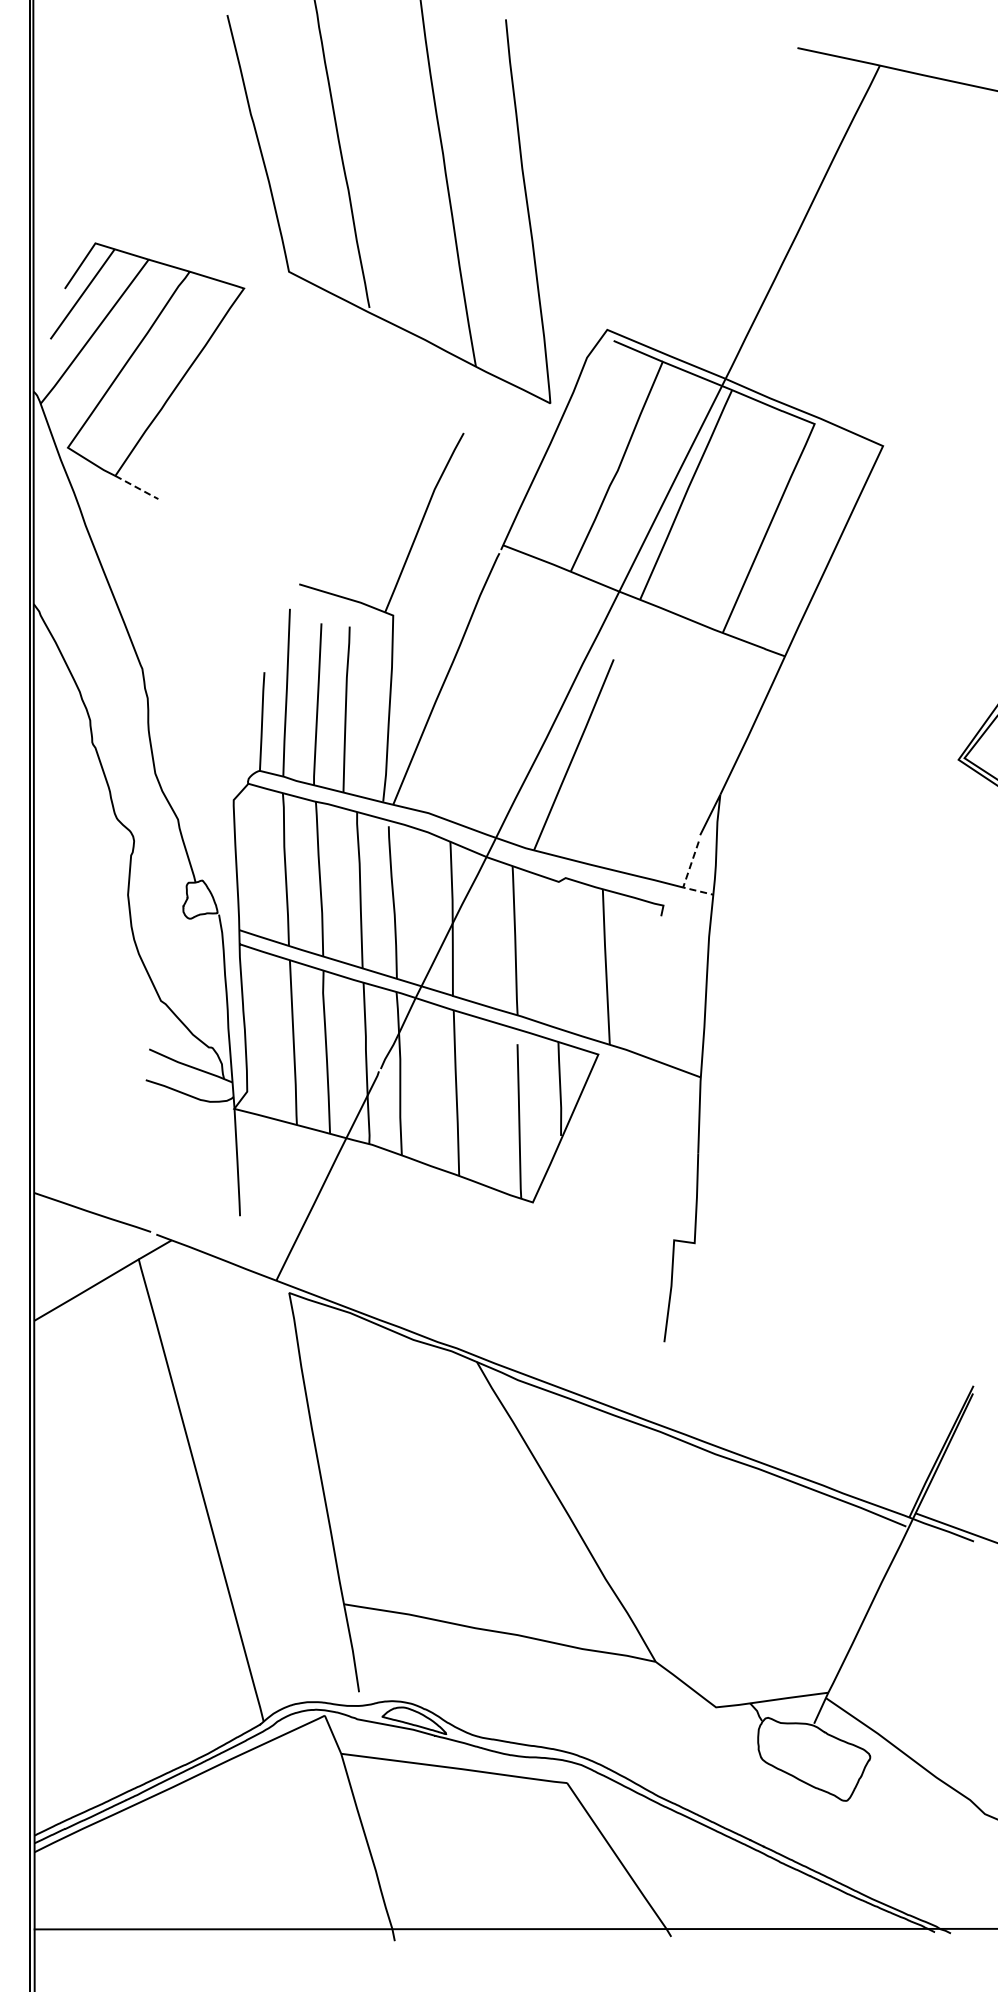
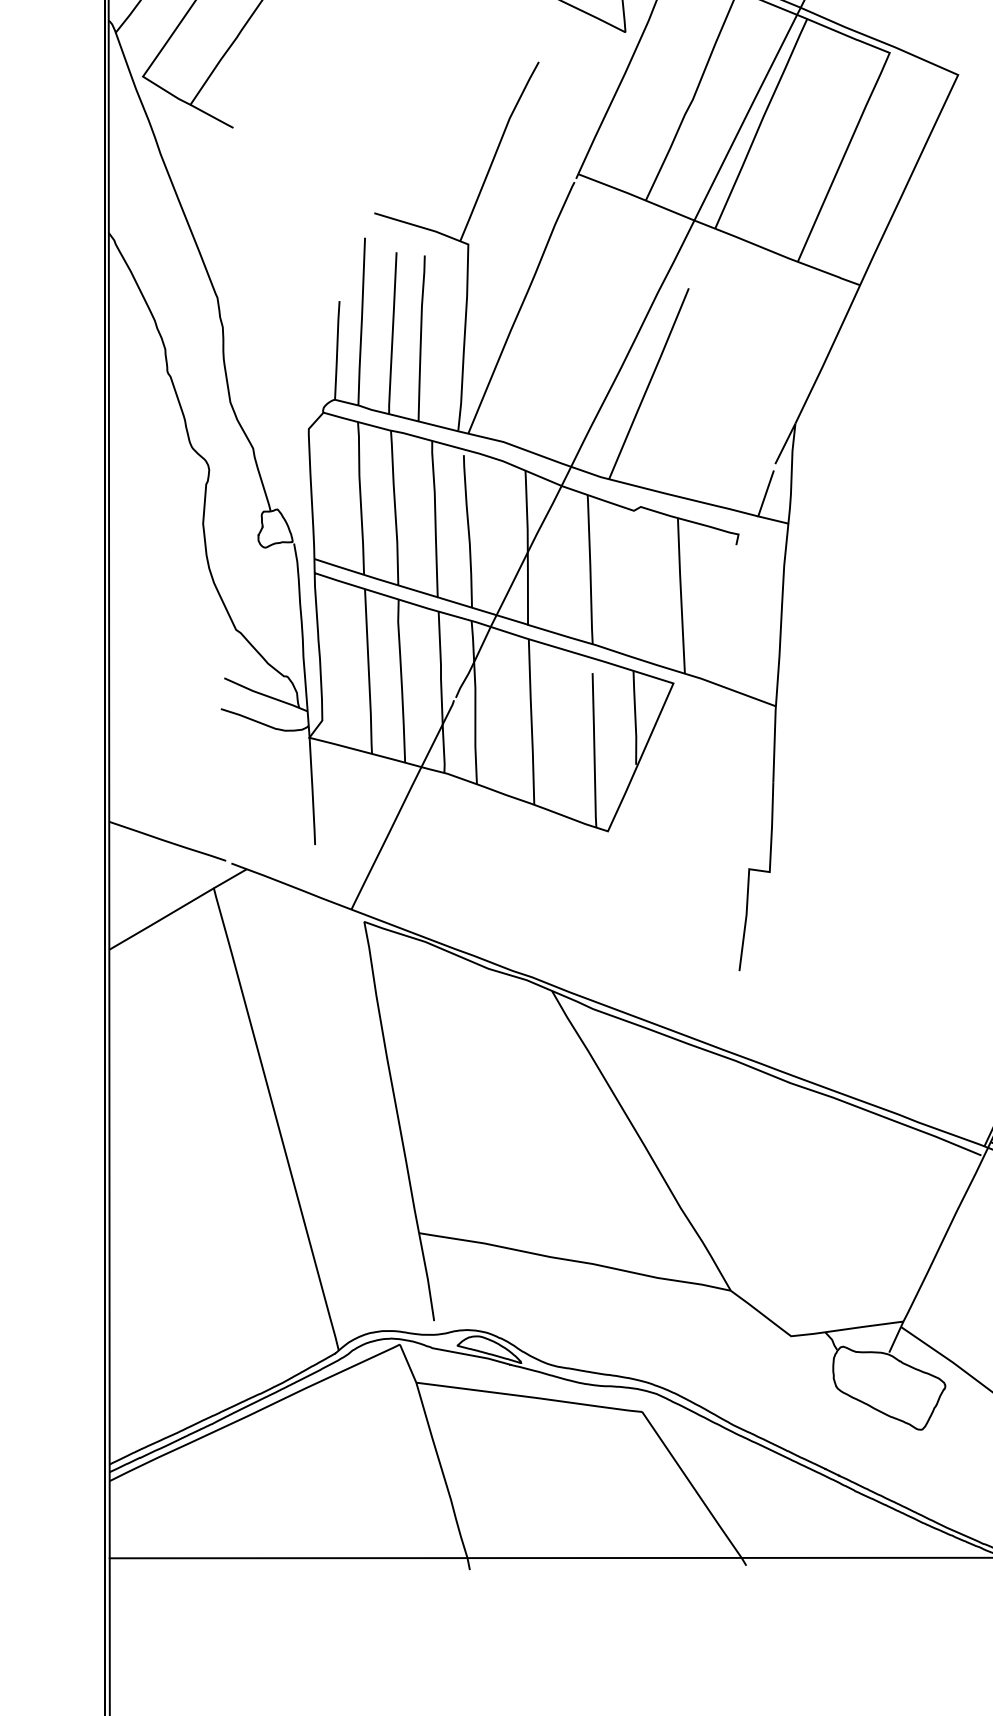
line: (137, 488) -> (212, 117), dashed -> solid
line: (685, 880) -> (760, 509), dashed -> solid

